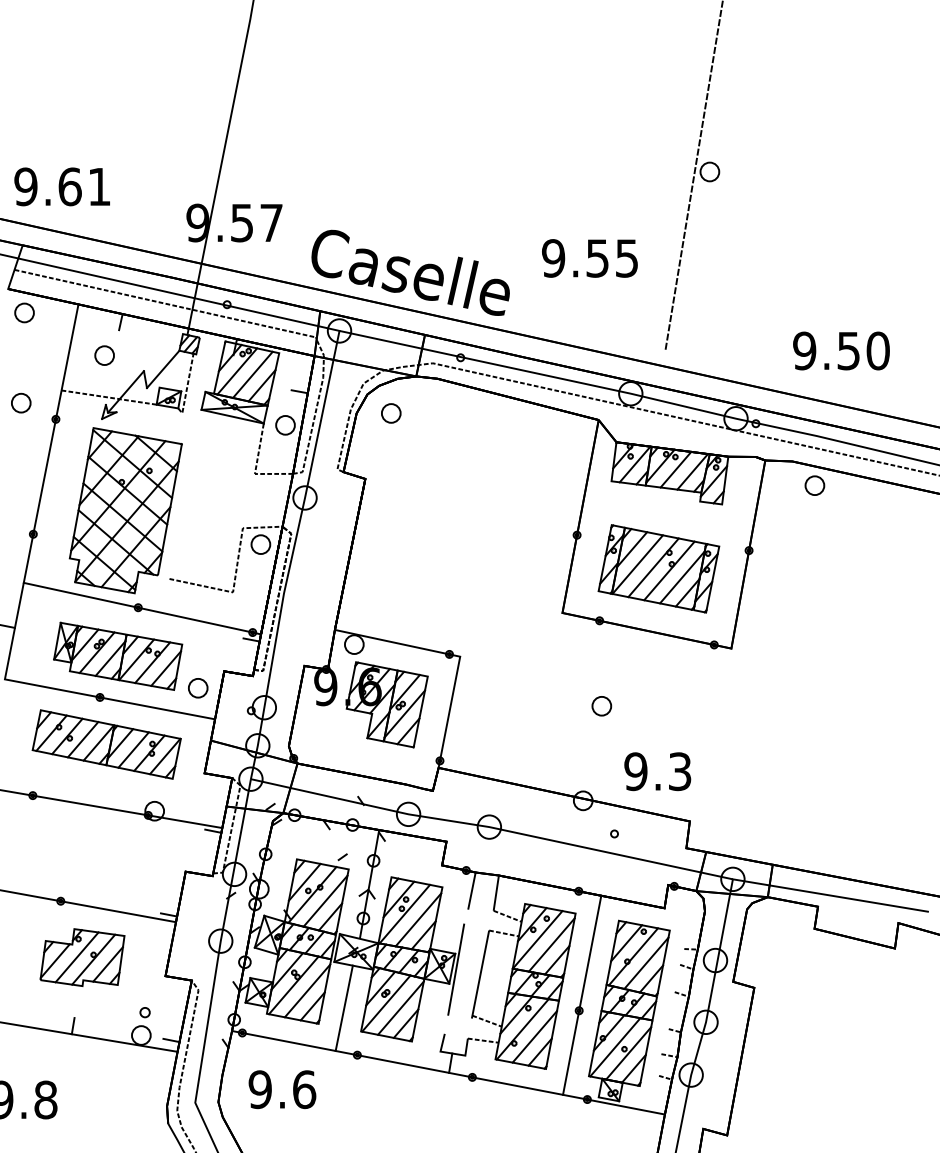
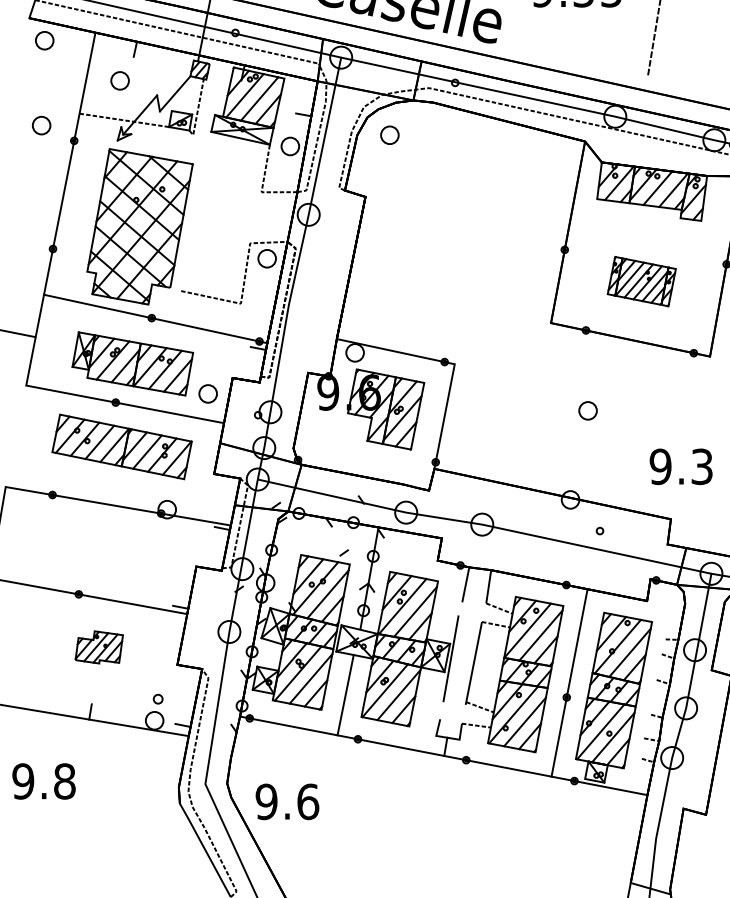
part: (658, 568) -> (641, 281), size x0.6
text: (657, 771) -> (680, 466), moved
part: (82, 957) -> (99, 647), size x0.6
text: (282, 1089) -> (287, 801), moved

